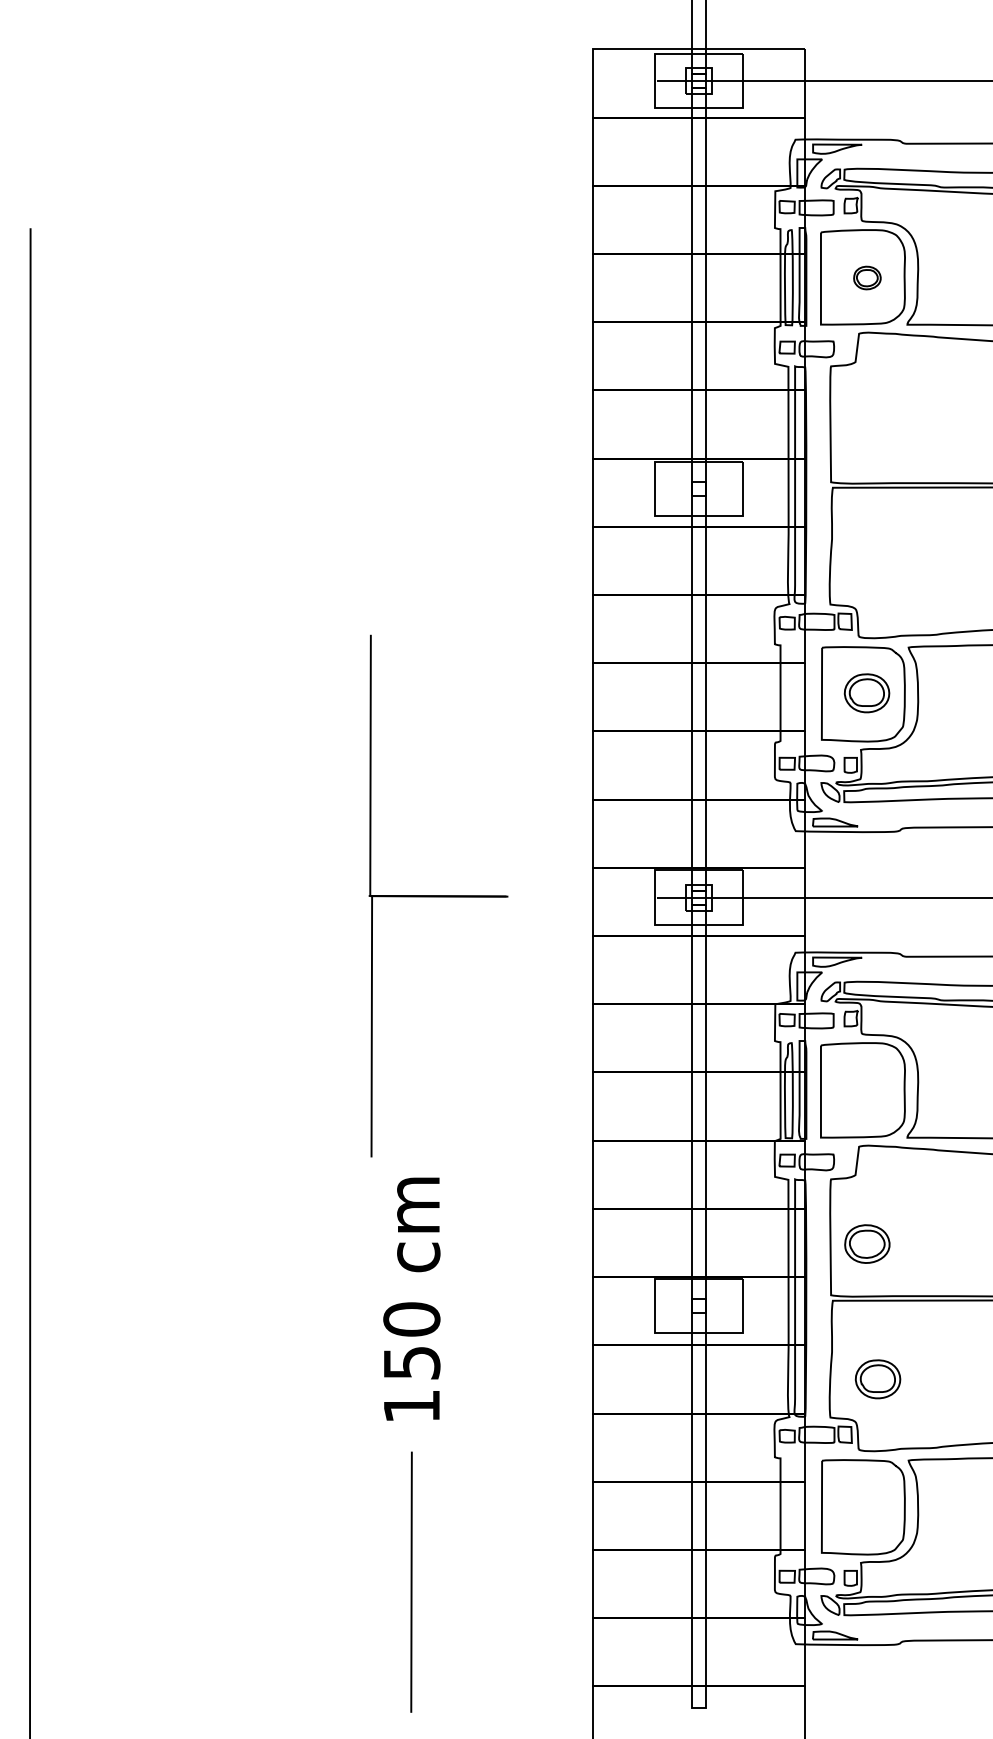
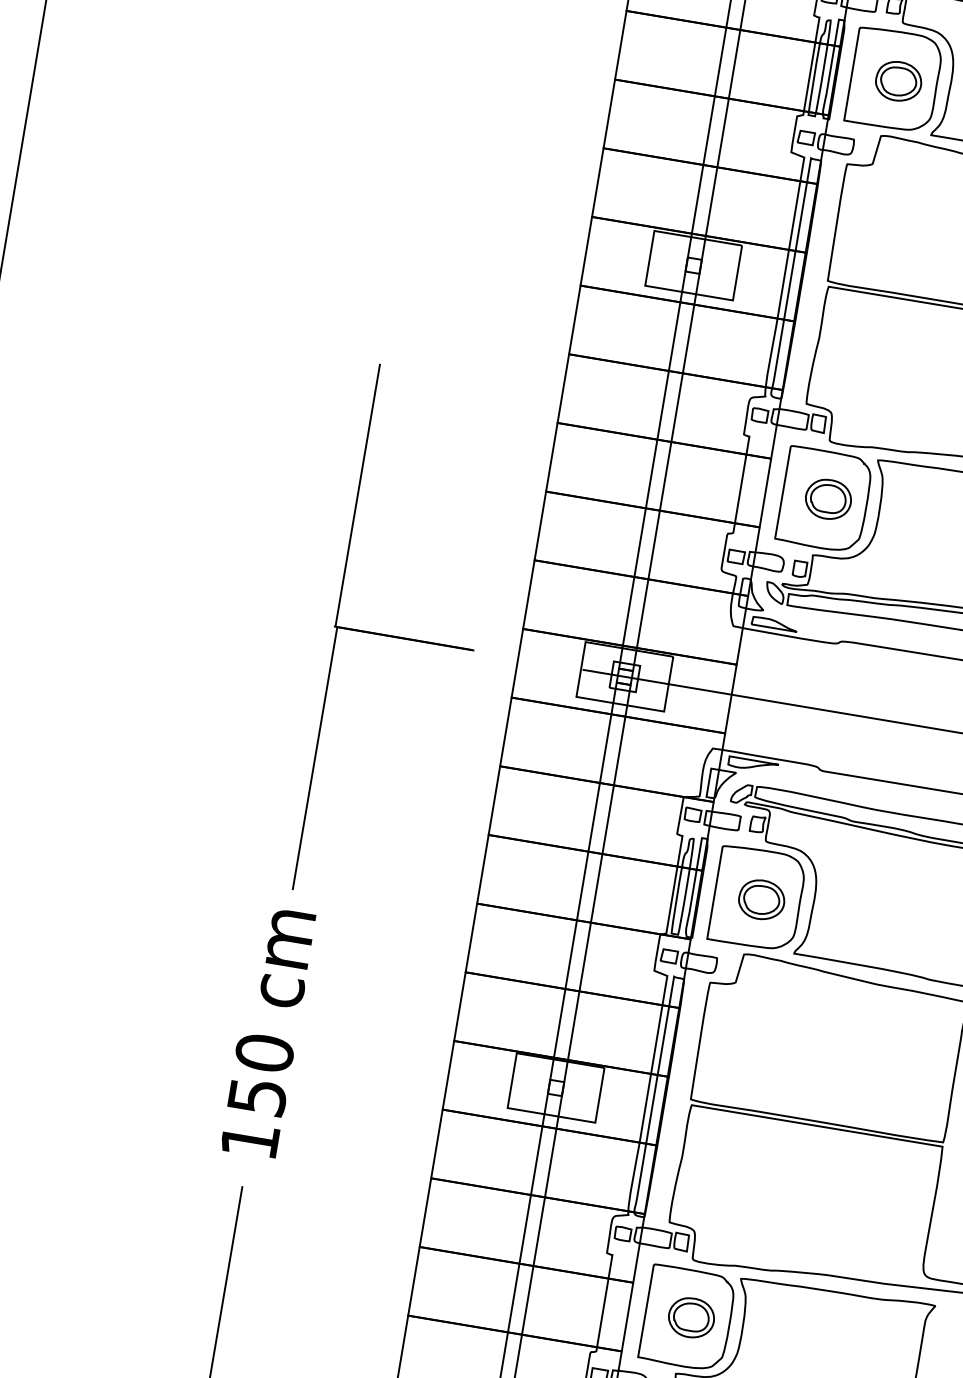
part: (867, 277) -> (898, 80), size x1.67
part: (438, 895) -> (404, 637), moved
part: (867, 1243) -> (762, 899), moved
part: (877, 1379) -> (690, 1317), moved

